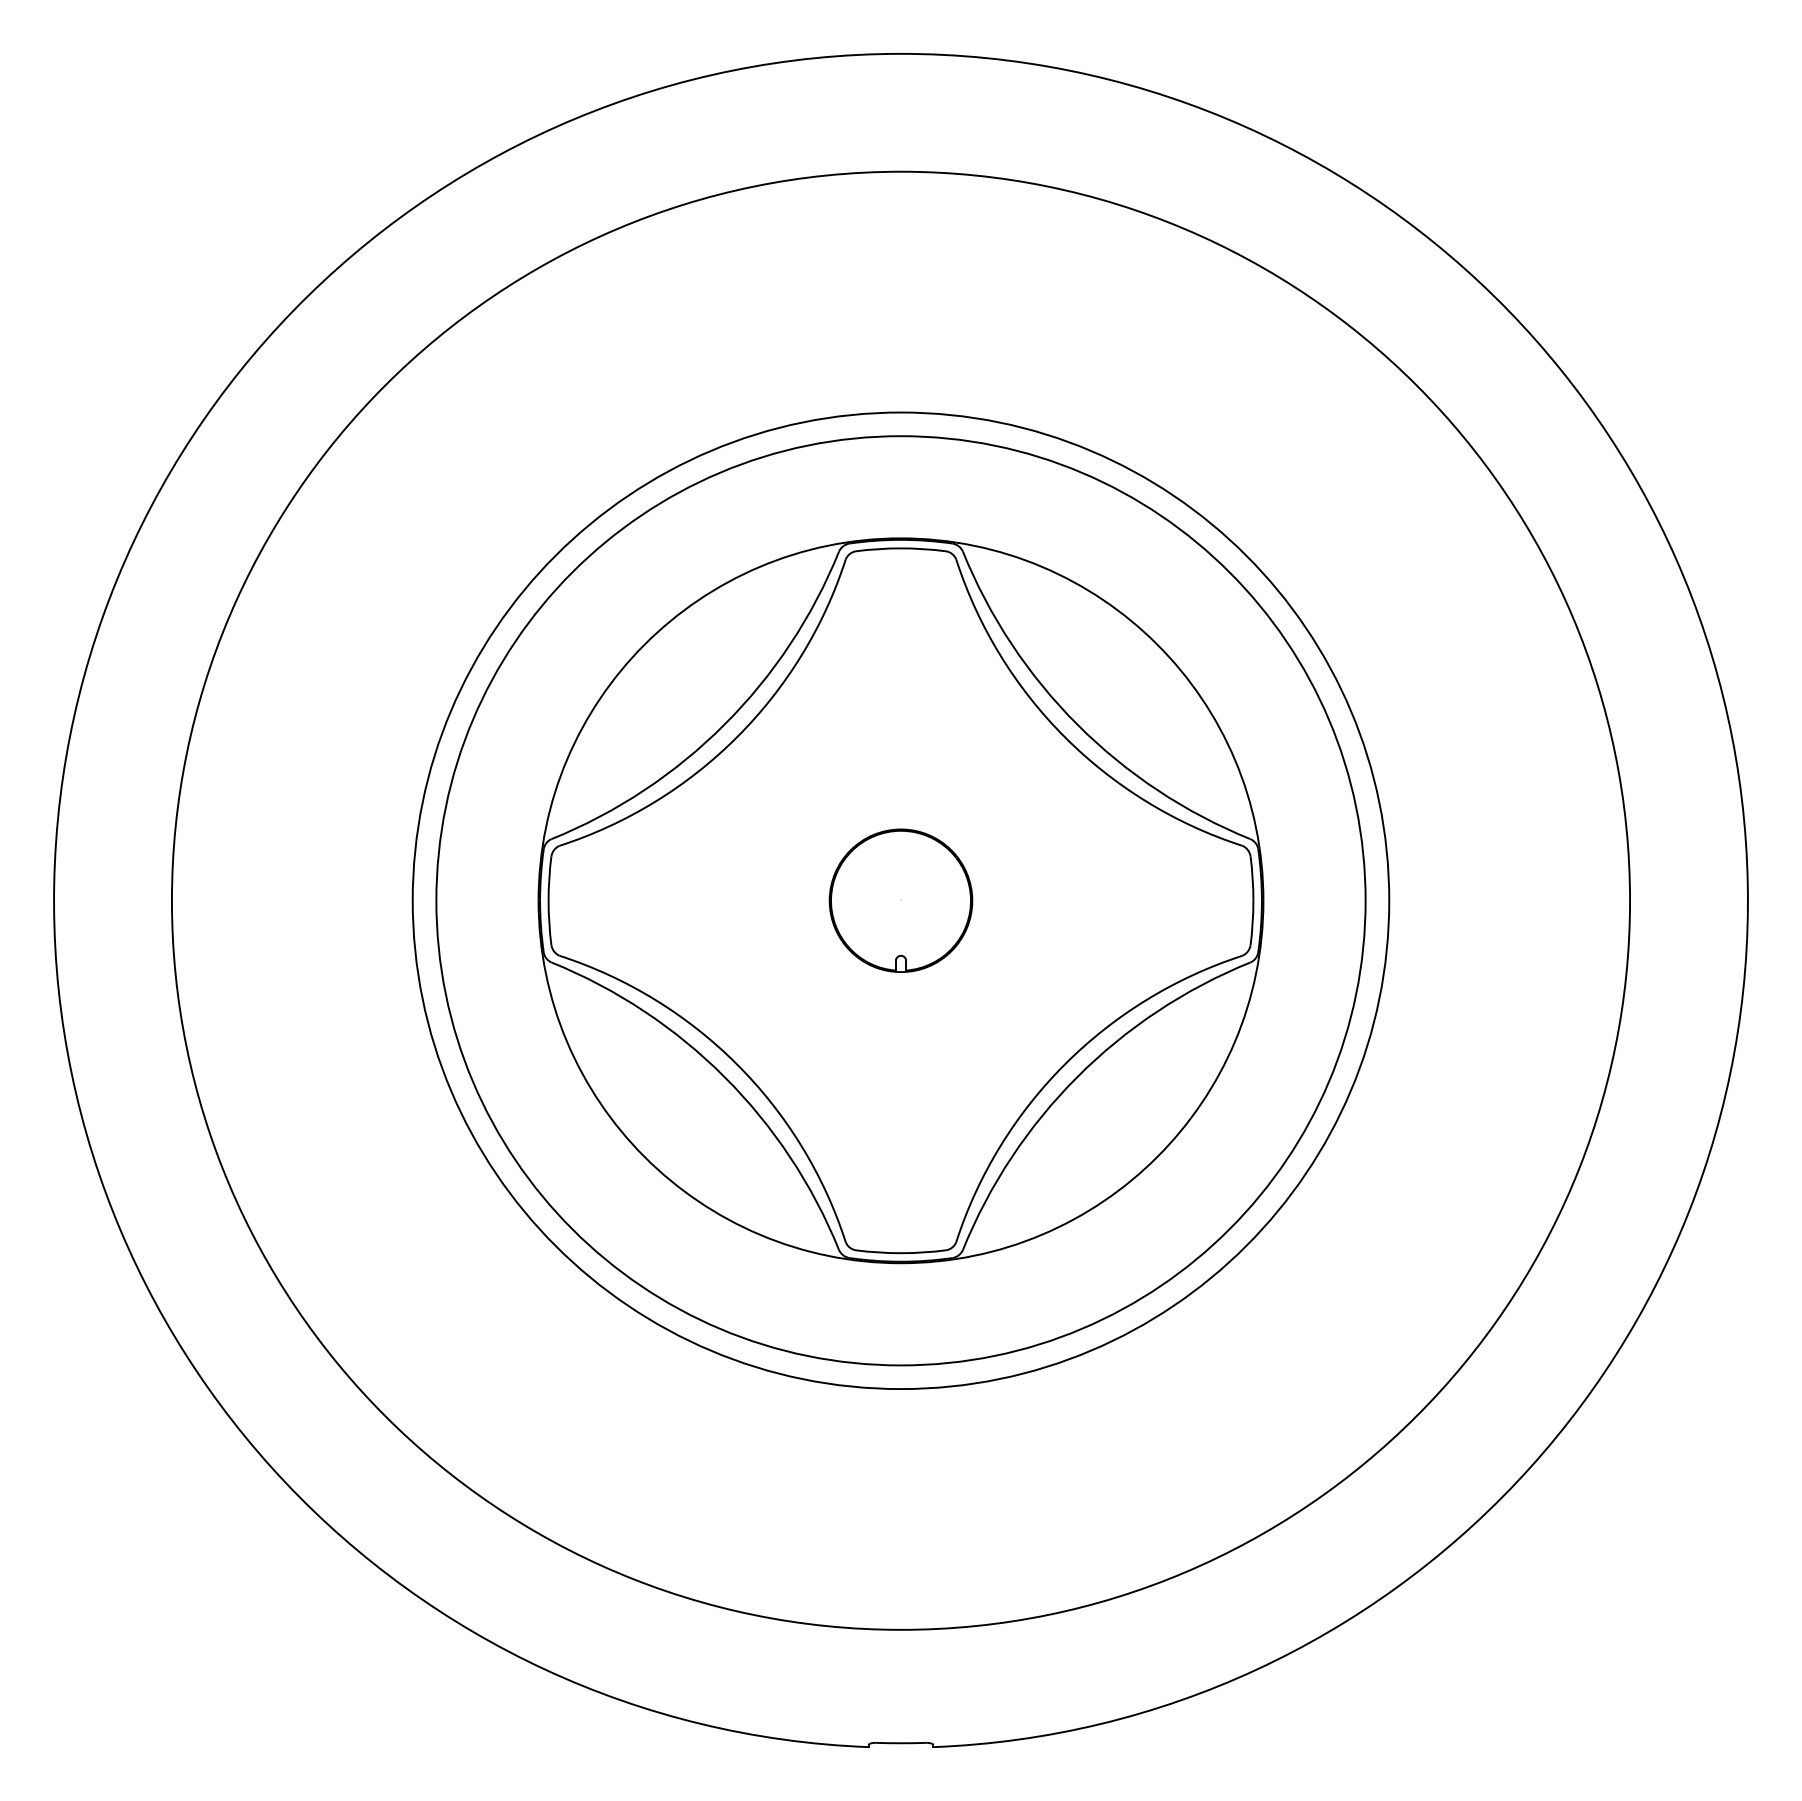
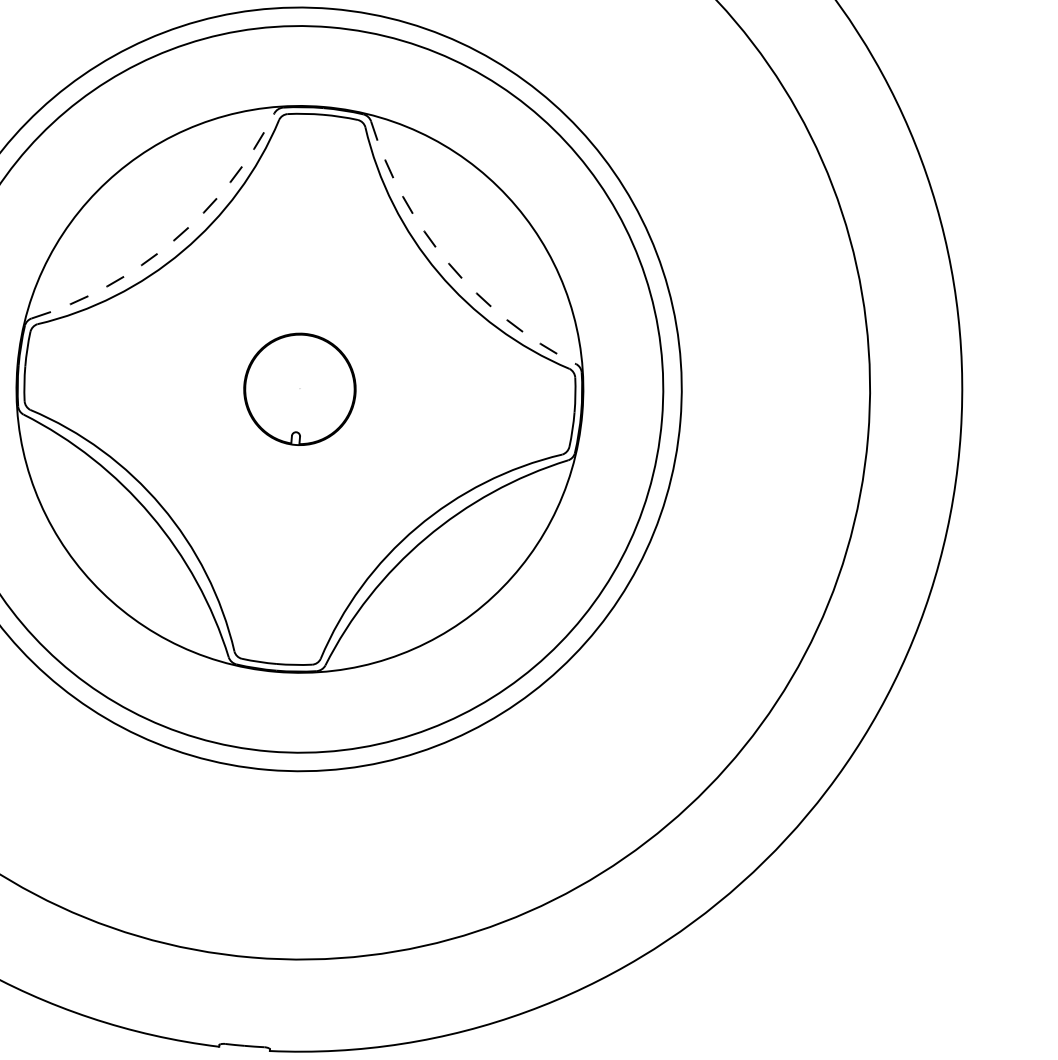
arc: (724, 724) -> (173, 240), solid -> dashed
arc: (1077, 724) -> (449, 263), solid -> dashed

